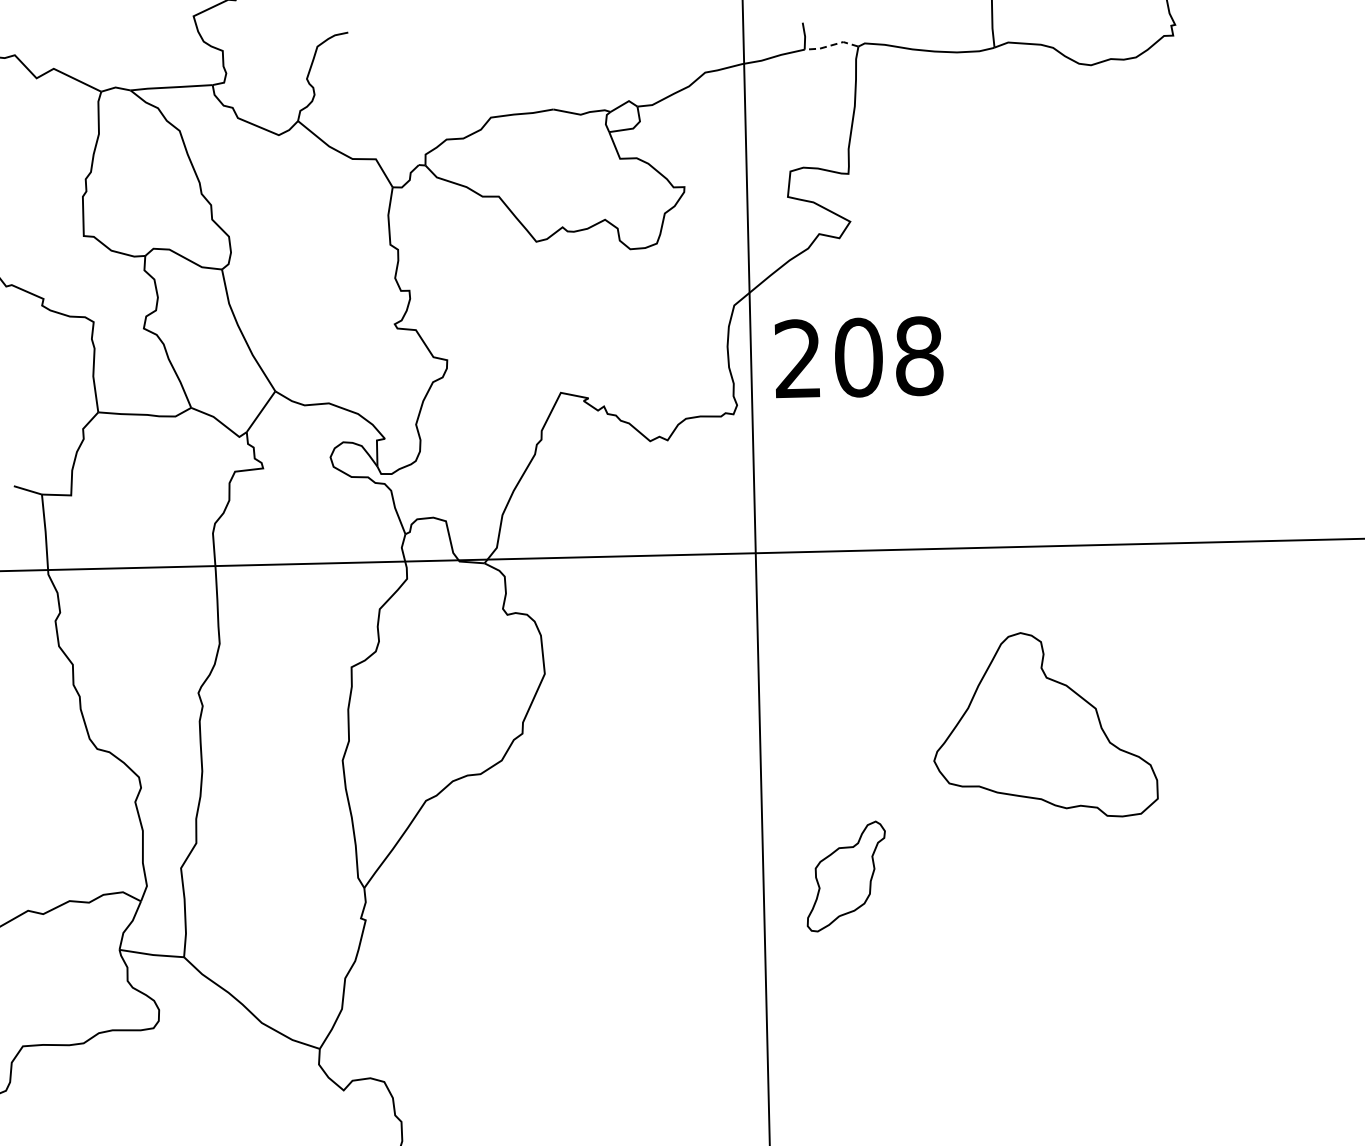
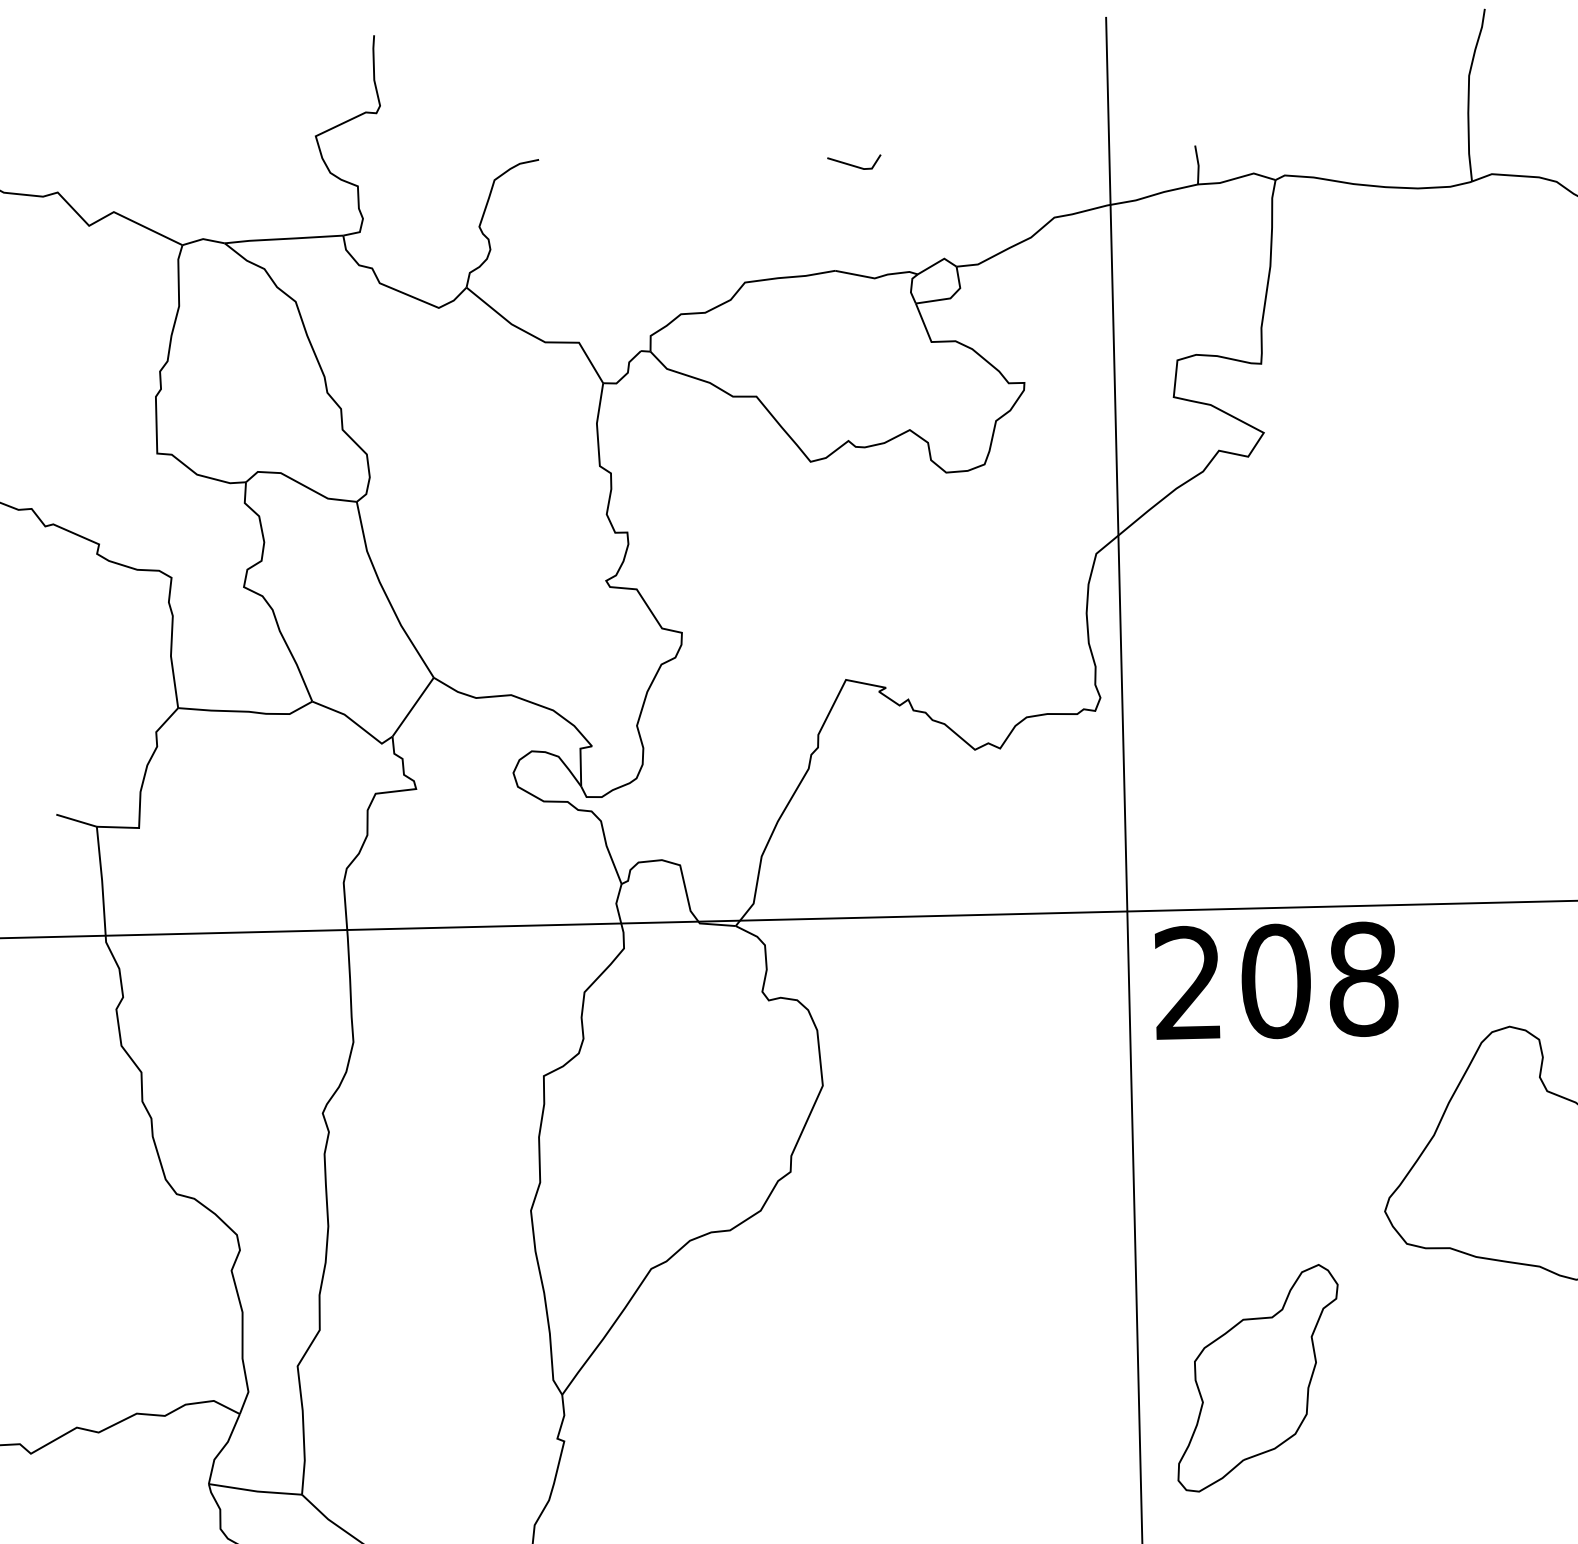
line: (565, 35) -> (852, 164), added
line: (831, 45) -> (1236, 178), dashed -> solid
text: (858, 357) -> (1275, 981), moved
part: (846, 876) -> (1258, 1378), size x1.43

